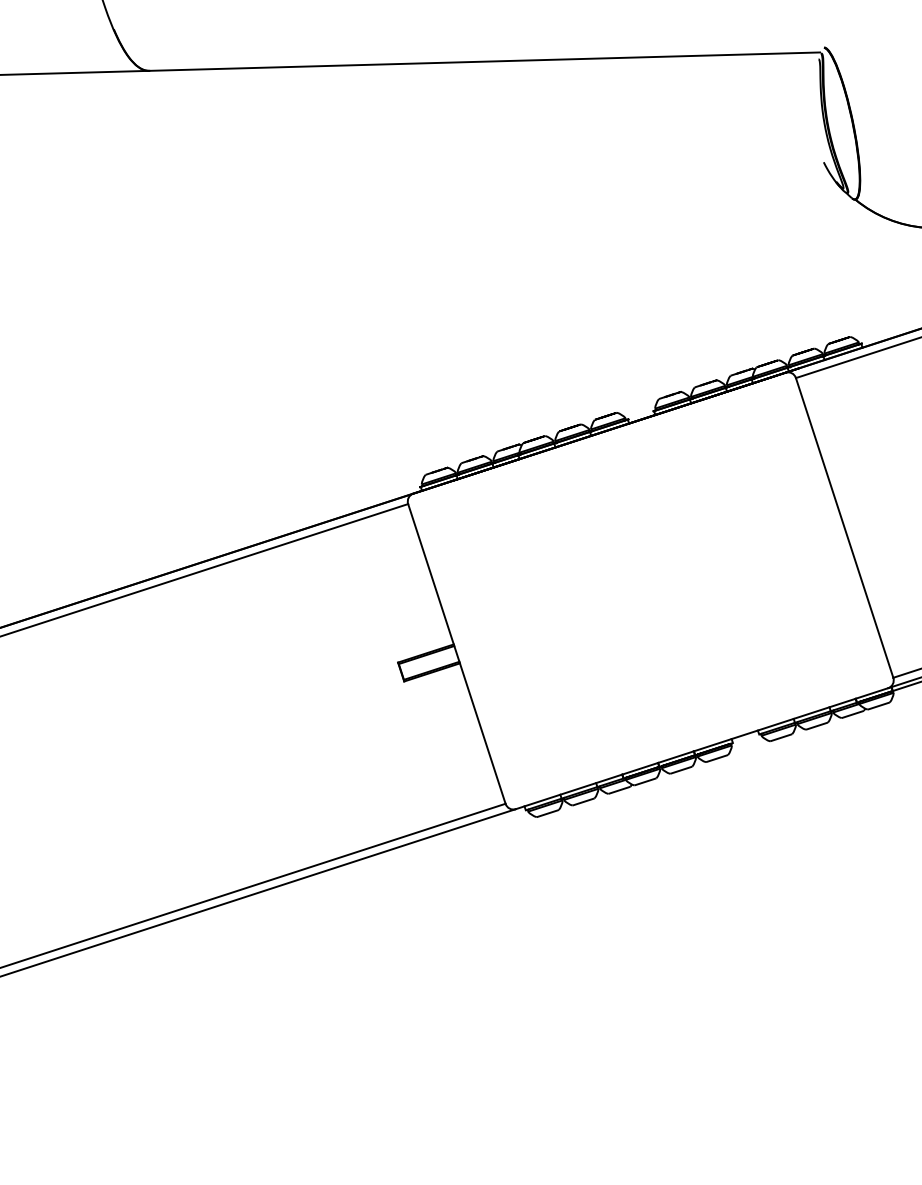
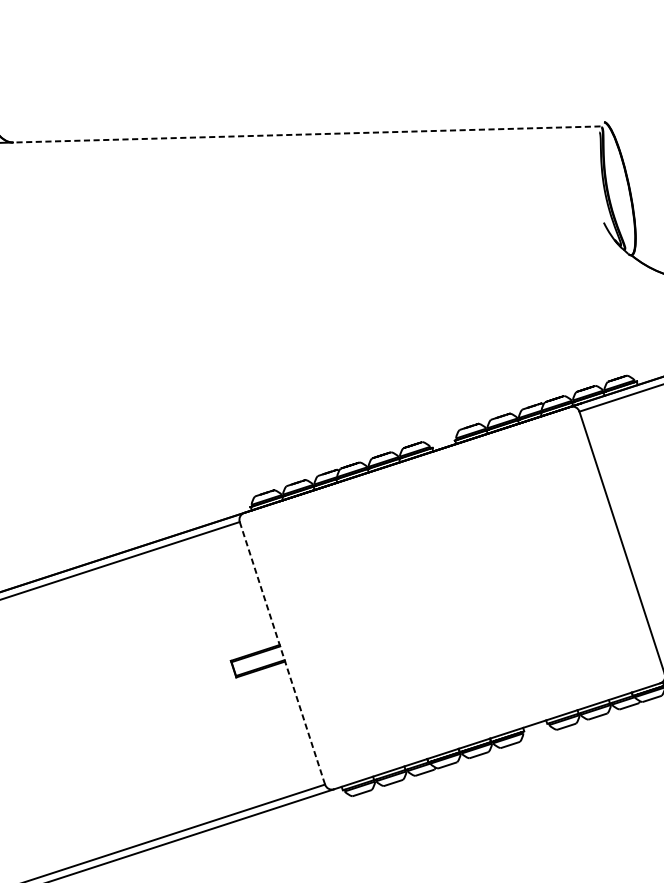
line: (484, 61) -> (306, 134), solid -> dashed
line: (456, 653) -> (282, 652), solid -> dashed

